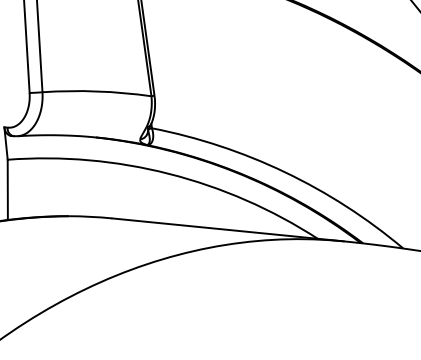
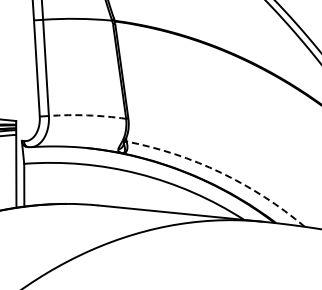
arc: (96, 91) -> (87, 115), solid -> dashed
arc: (285, 171) -> (221, 172), solid -> dashed

